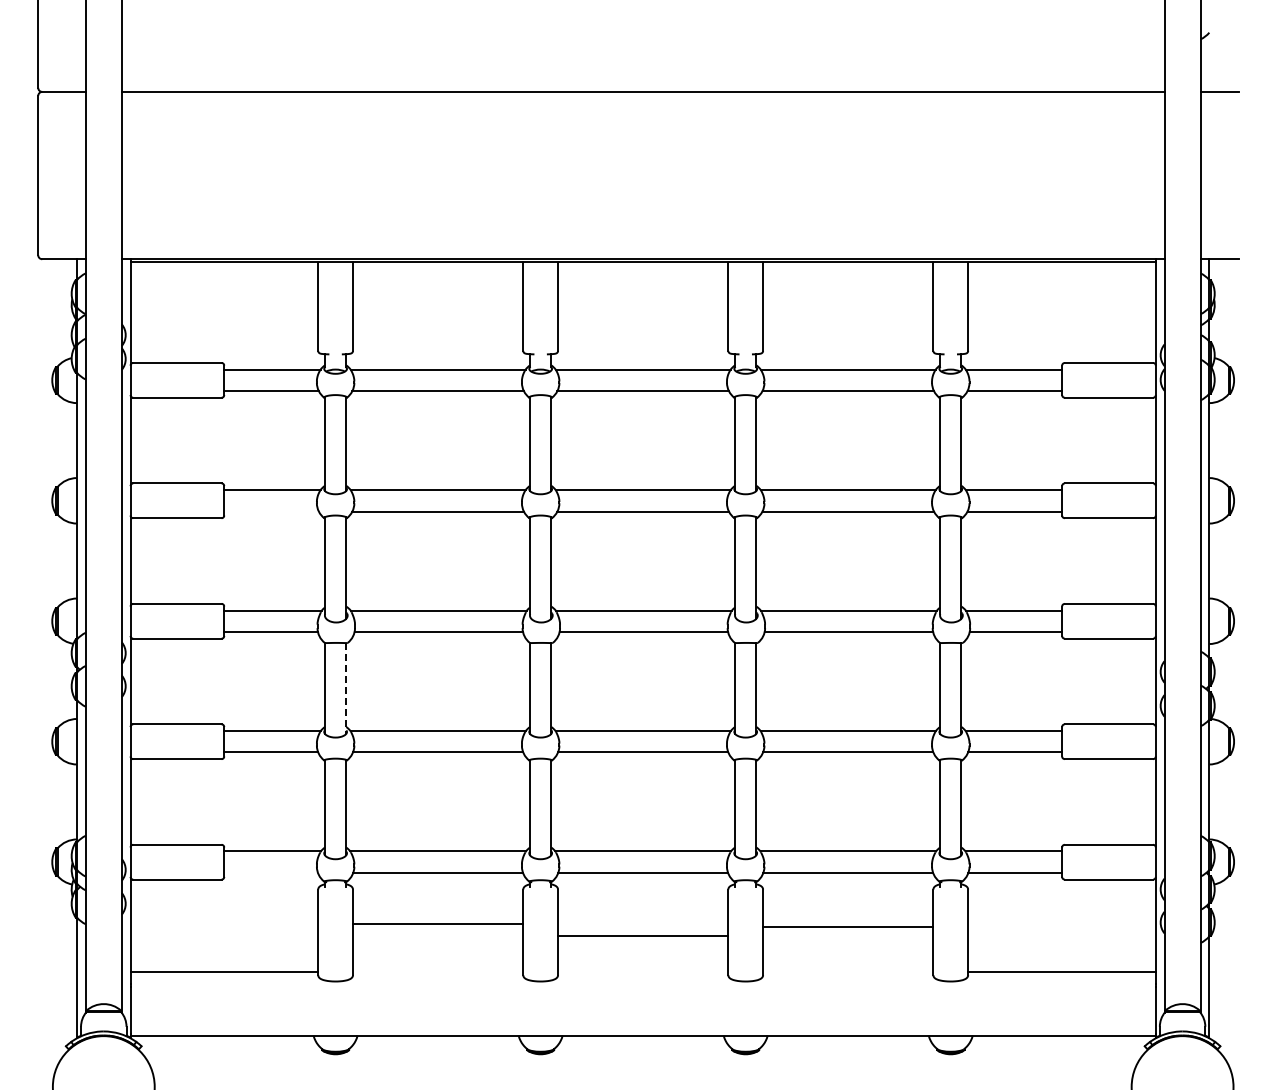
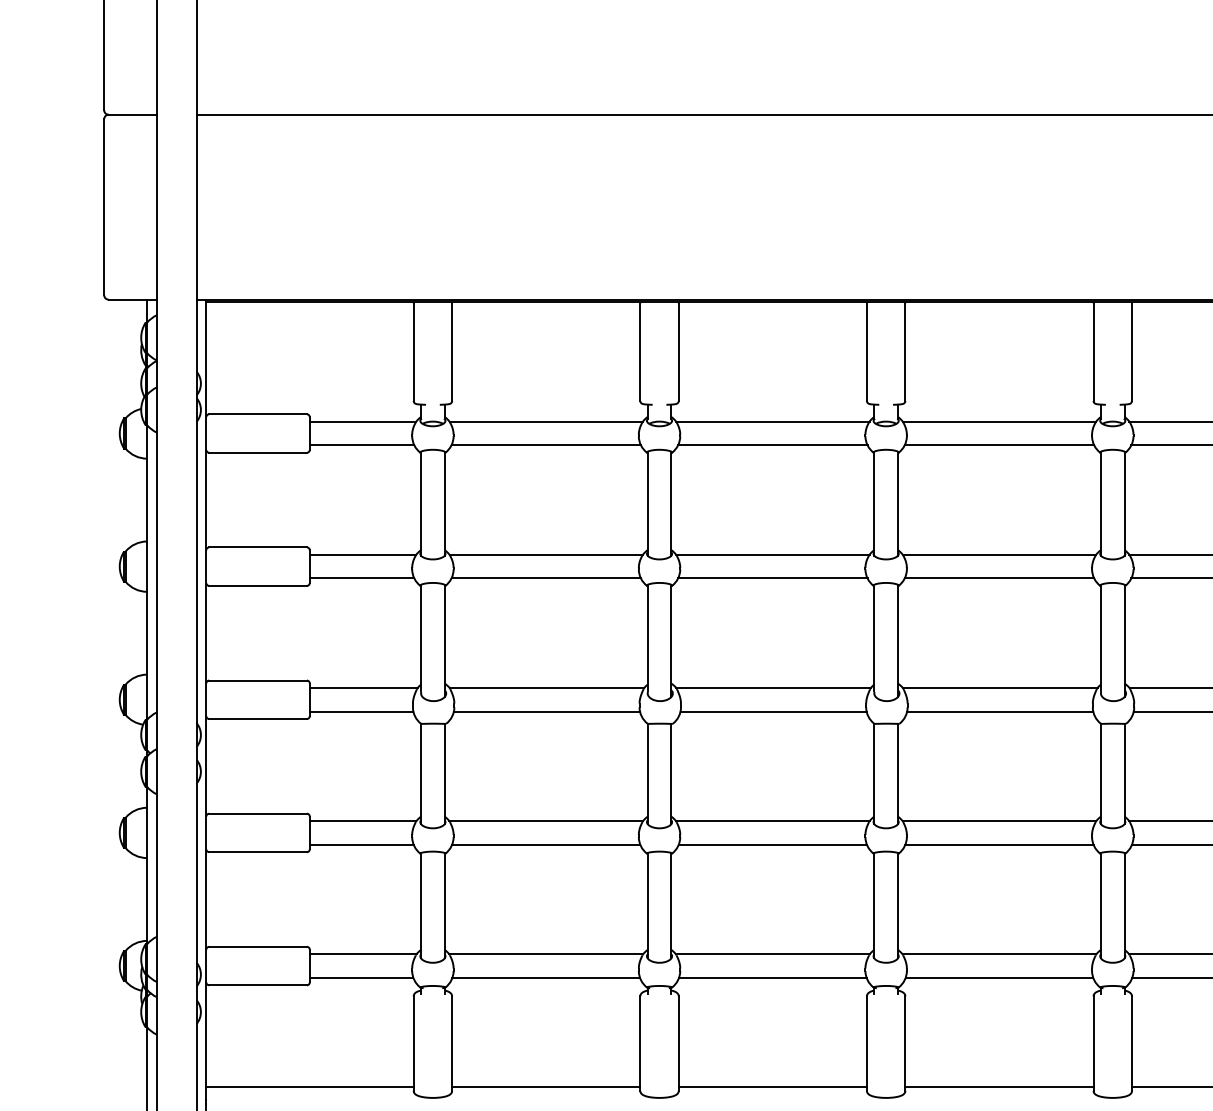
line: (271, 511) -> (362, 578), added
line: (346, 688) -> (444, 774), dashed -> solid
line: (270, 872) -> (360, 977), added
line: (438, 923) -> (546, 1086), moved
line: (848, 926) -> (999, 1086), moved
line: (643, 935) -> (773, 1086), moved

